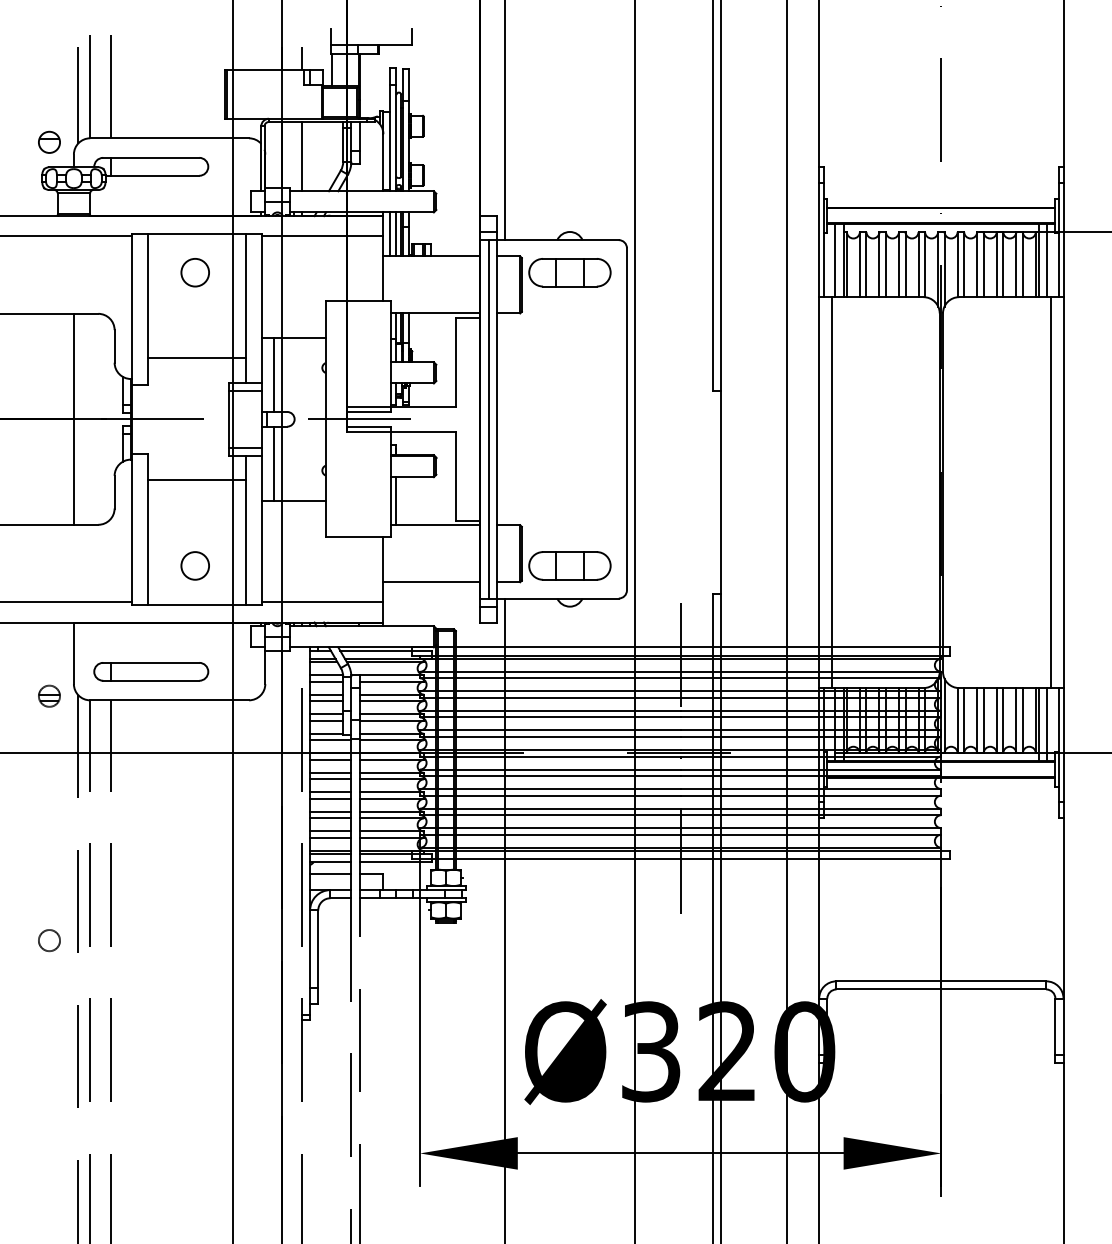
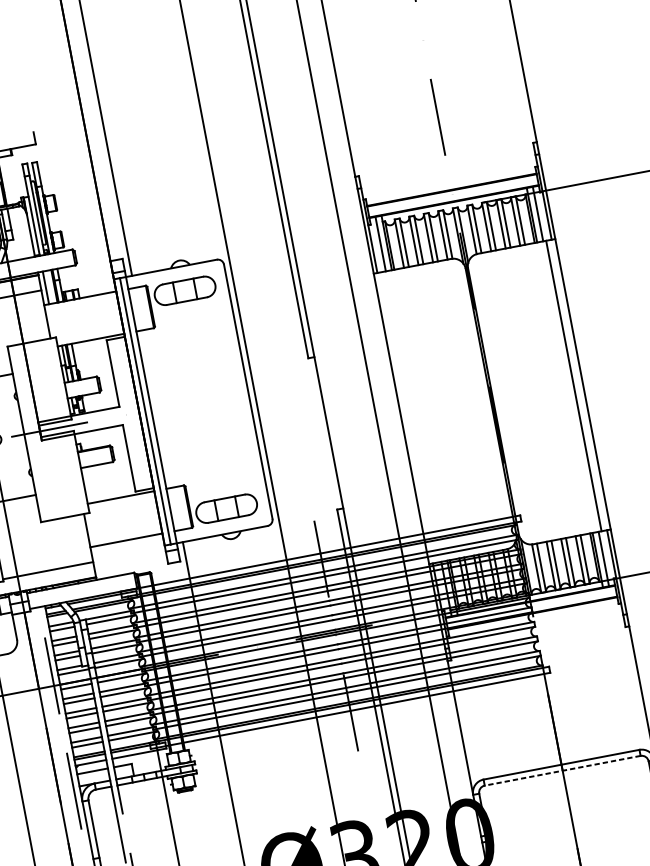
line: (396, 234) -> (50, 287), removed
line: (831, 492) -> (410, 417), removed
line: (395, 501) -> (87, 485), removed
line: (941, 989) -> (562, 770), solid -> dashed

